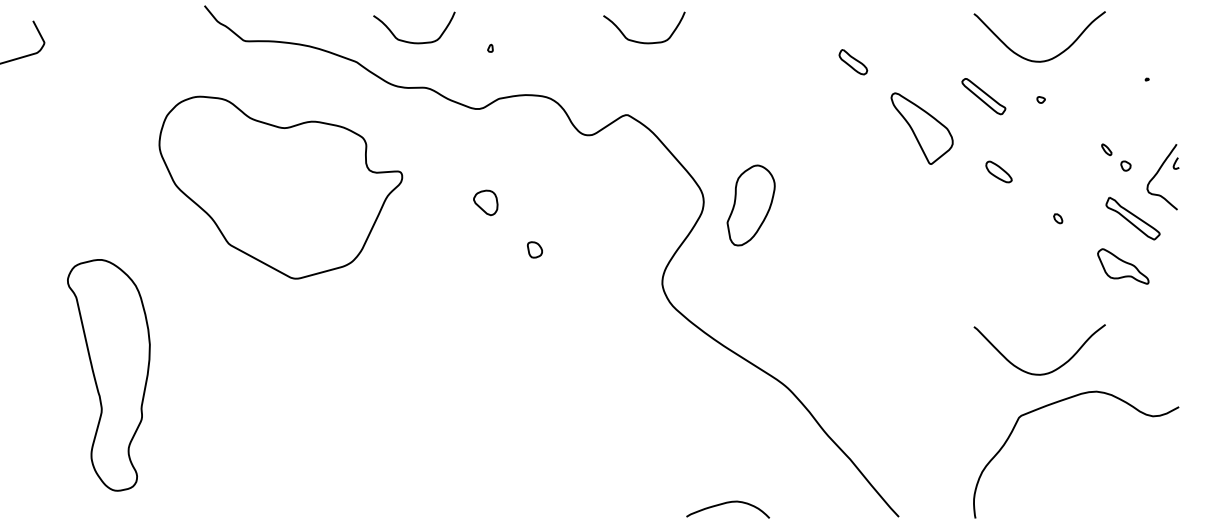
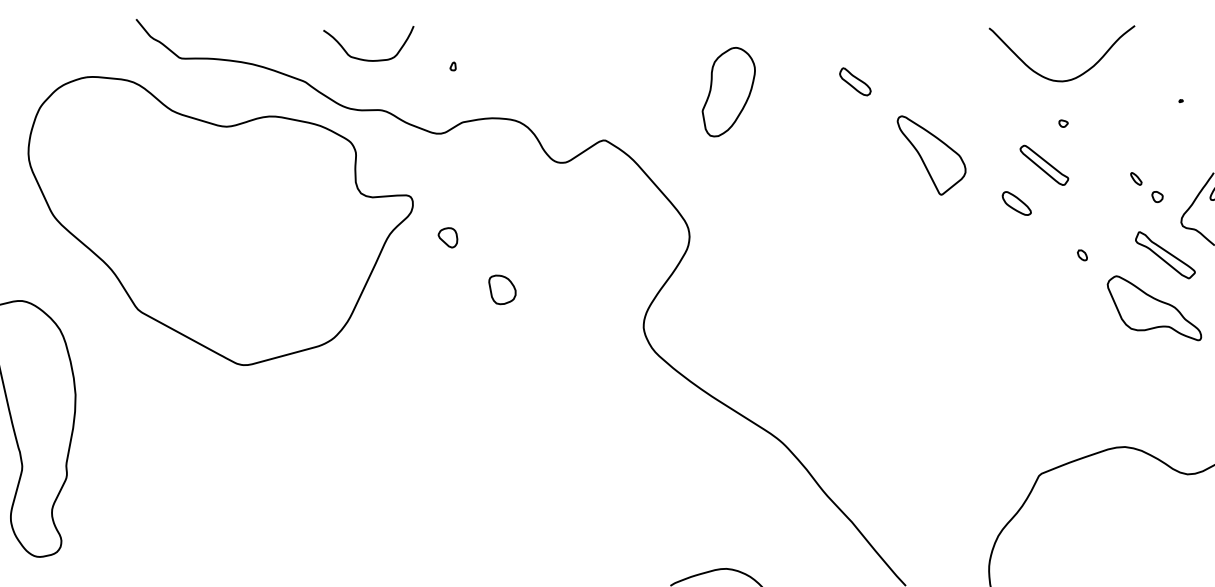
curve: (641, 41) -> (620, 58), removed
part: (983, 96) -> (1043, 165), moved
part: (280, 187) -> (220, 220), size x1.43
part: (485, 202) -> (447, 237), size x0.71
part: (750, 205) -> (728, 92), moved
part: (534, 249) -> (501, 289), size x1.67
part: (1123, 266) -> (1154, 308), size x1.67
curve: (1039, 373) -> (1061, 426), removed

